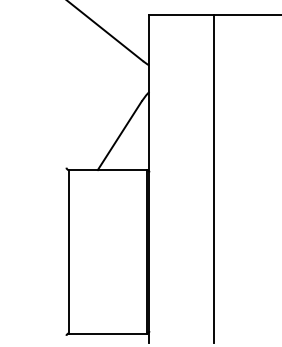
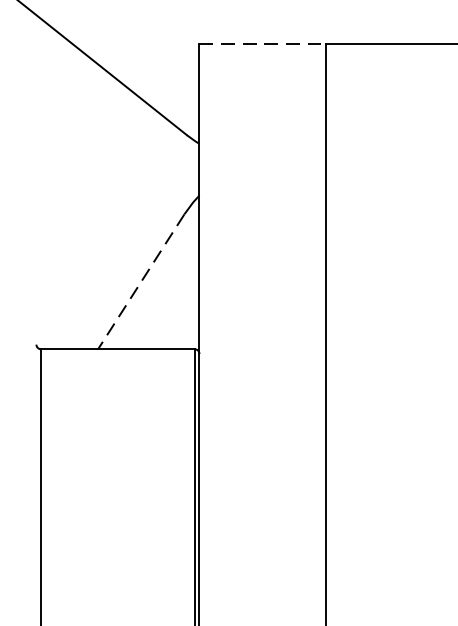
line: (182, 14) -> (264, 43), solid -> dashed
line: (119, 135) -> (140, 281), solid -> dashed

